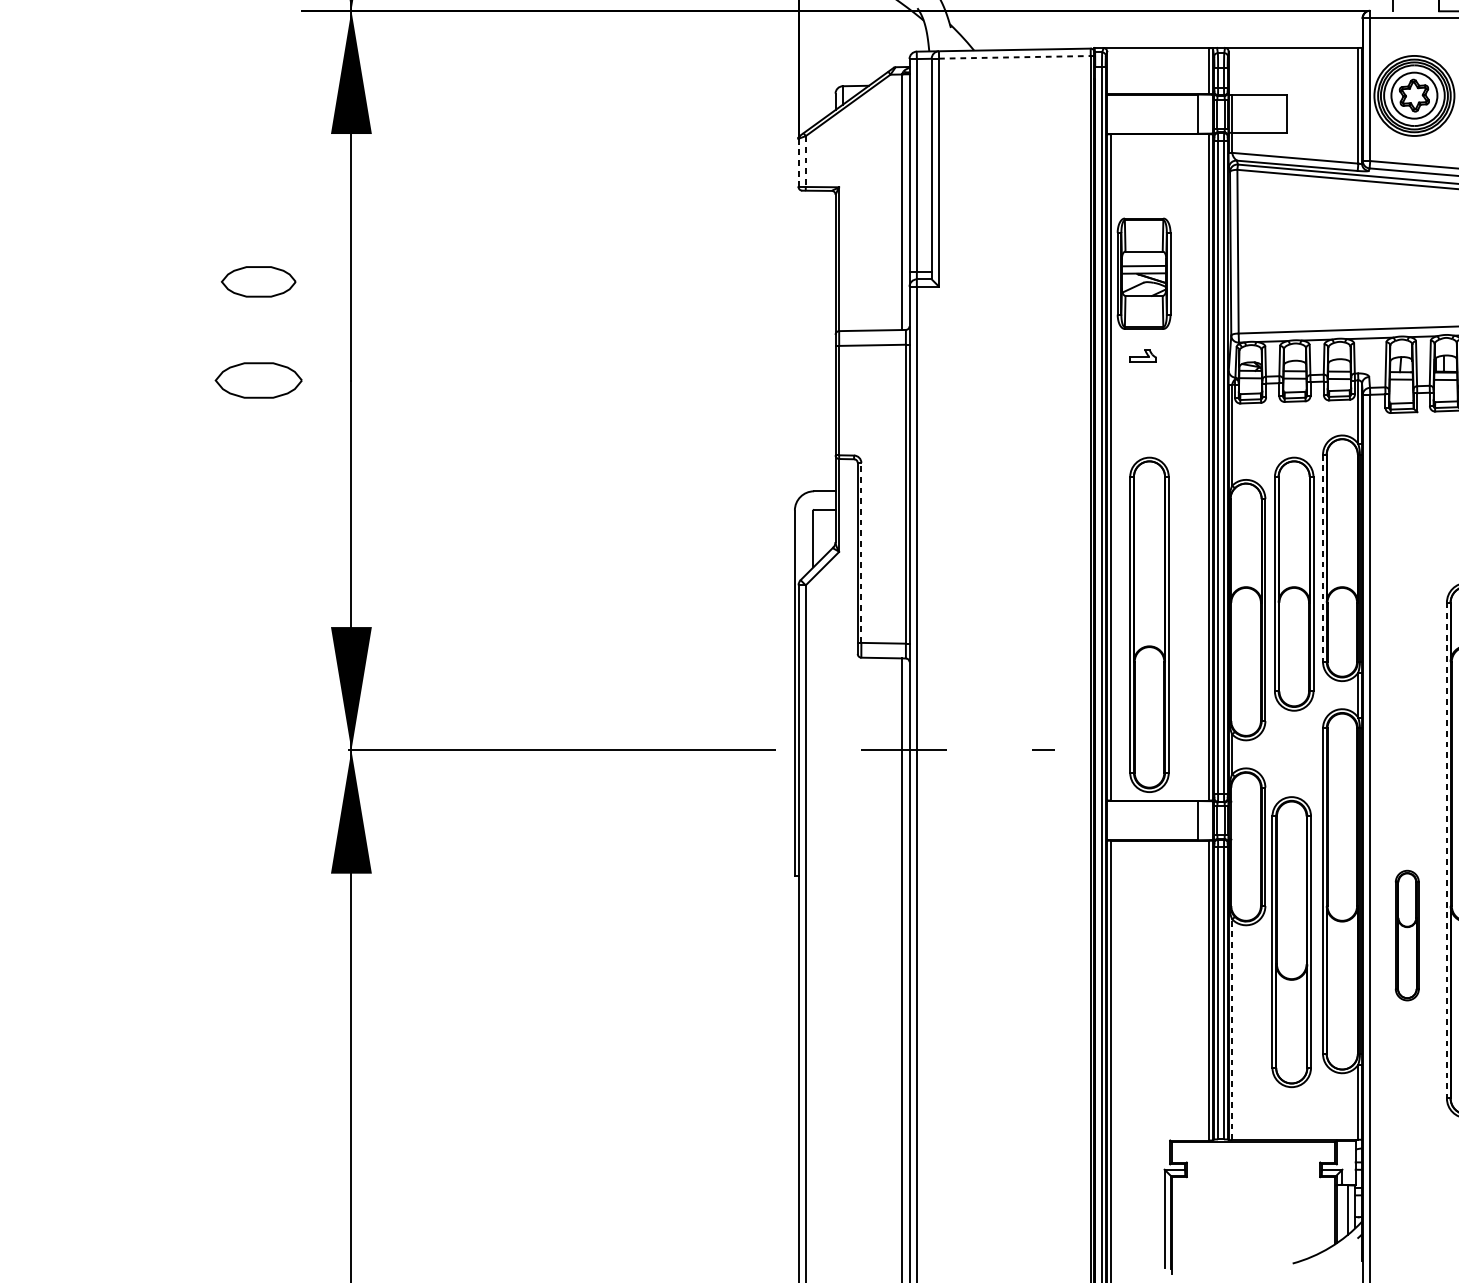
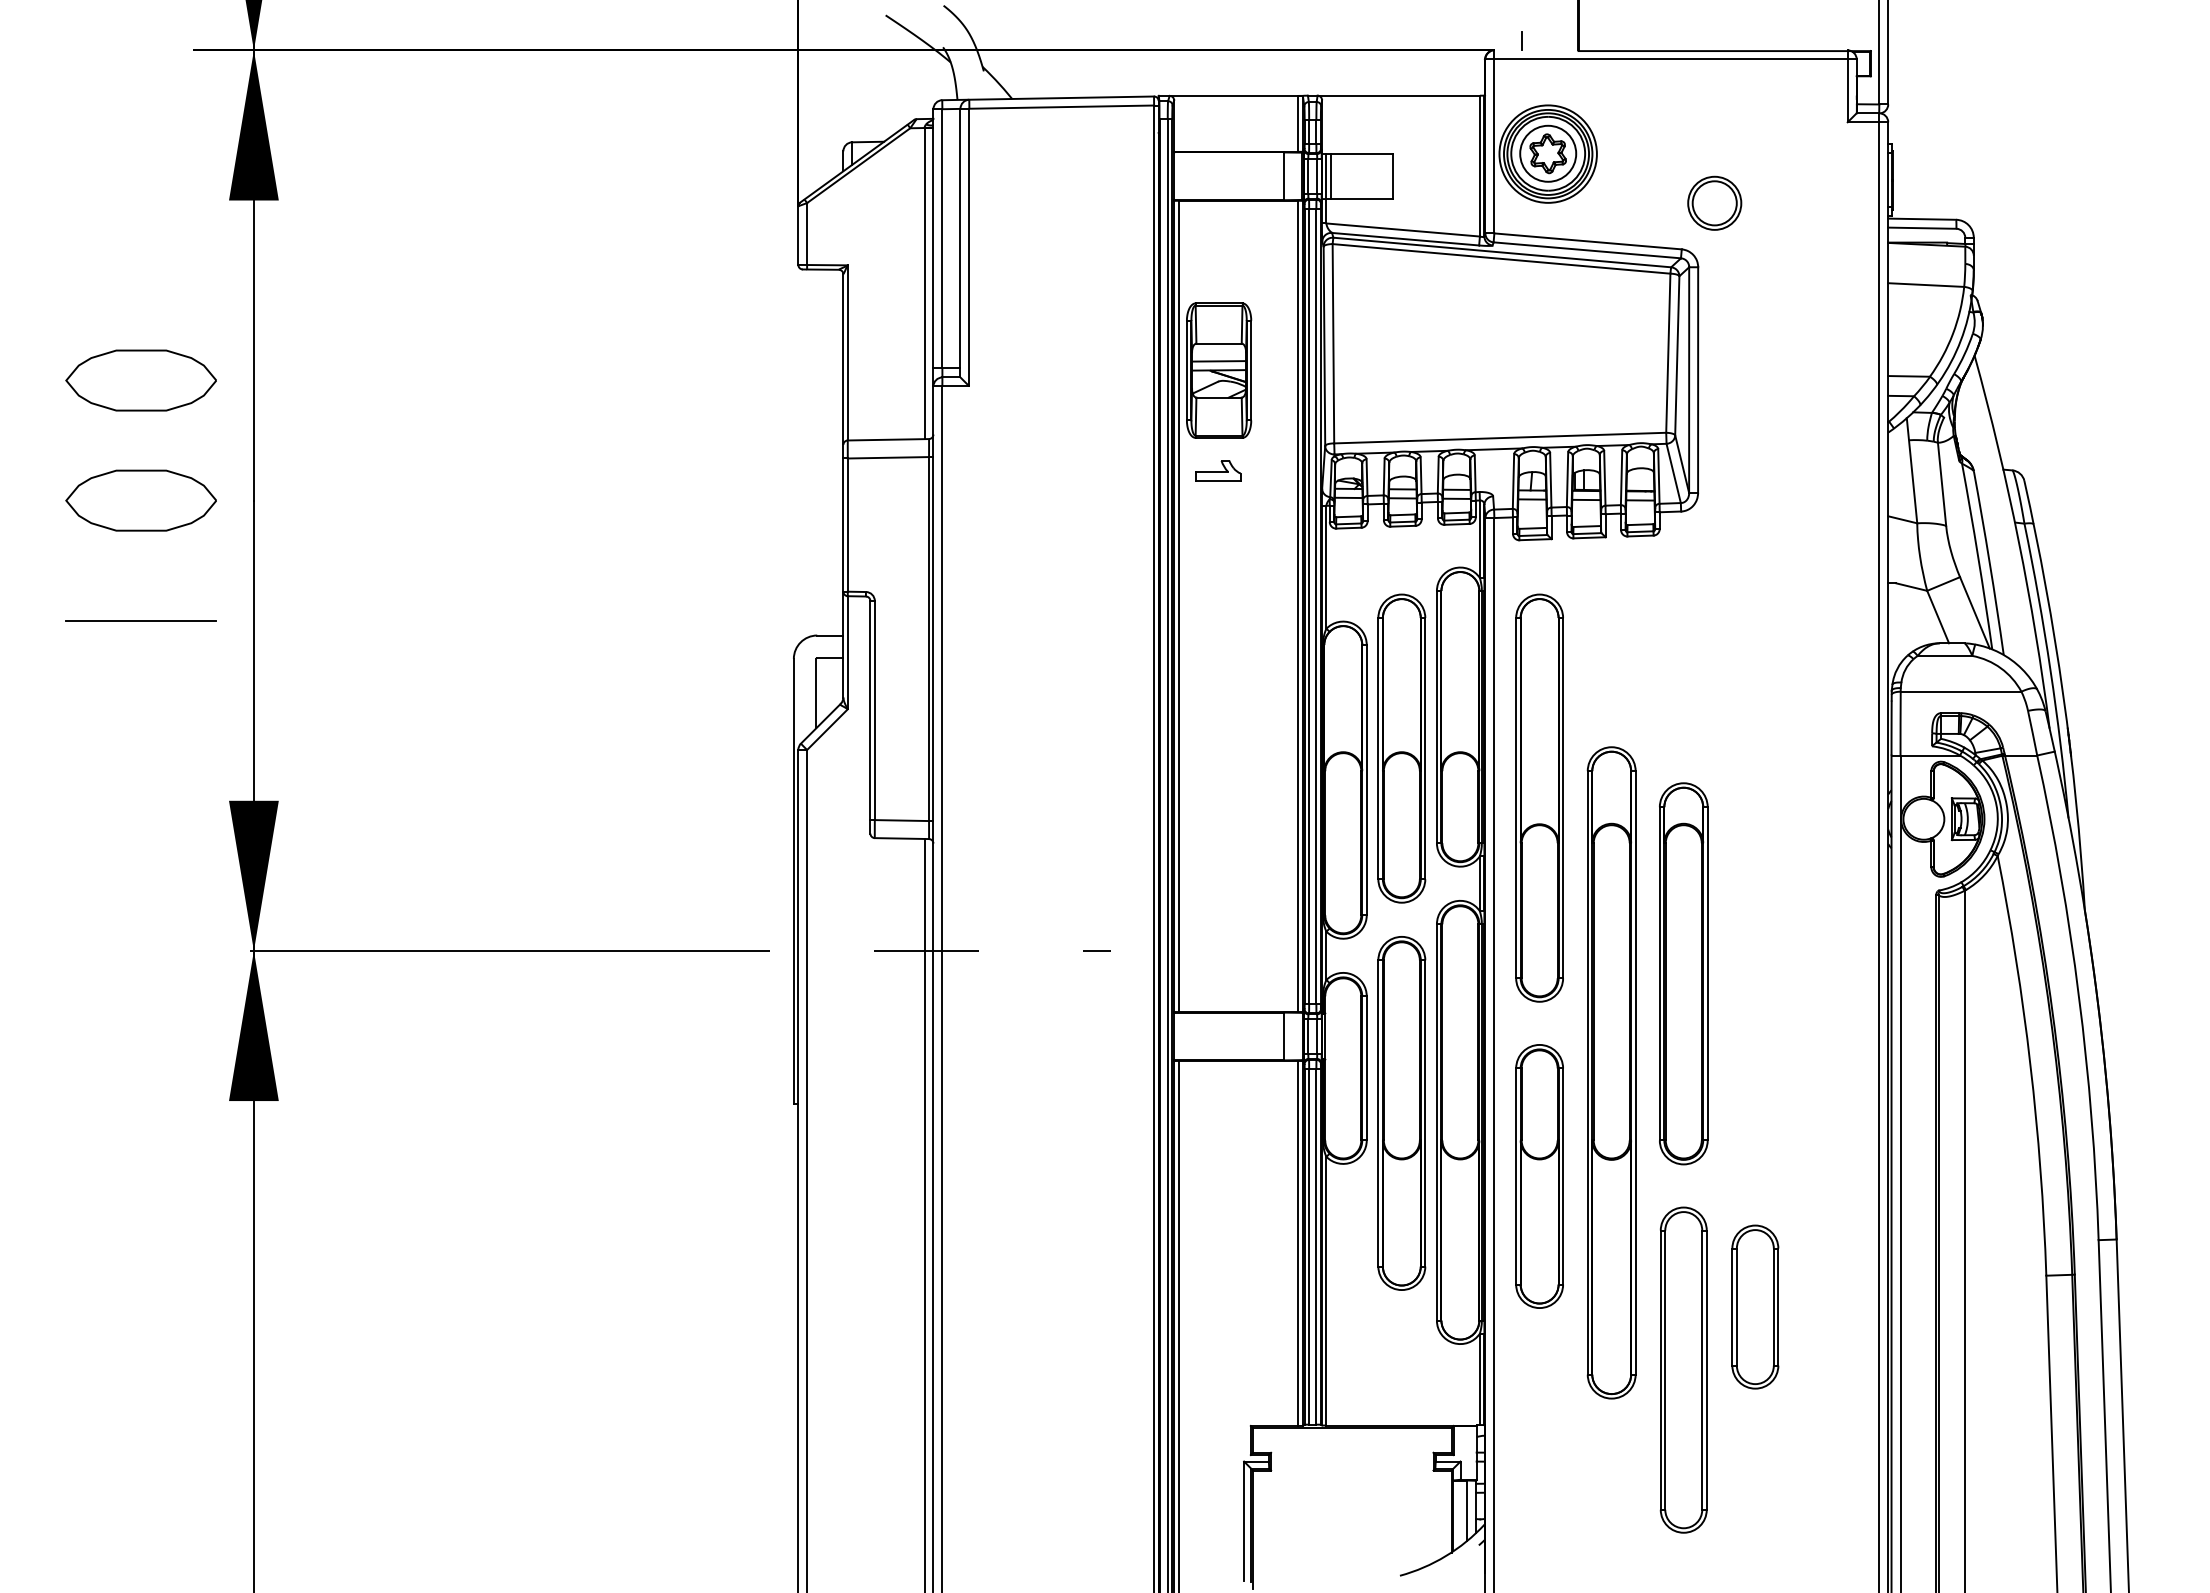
line: (1015, 57) -> (1062, 107), dashed -> solid
line: (1236, 114) -> (1331, 176), added
line: (806, 161) -> (807, 234), dashed -> solid
line: (798, 163) -> (798, 236), dashed -> solid
part: (258, 281) -> (140, 380), size x1.67
part: (1143, 355) -> (1218, 470), size x1.43
part: (258, 380) -> (140, 500), size x1.43
line: (258, 478) -> (140, 620), added
line: (861, 552) -> (874, 710), dashed -> solid
line: (1322, 558) -> (1436, 717), dashed -> solid
part: (1149, 624) -> (1539, 797), moved
line: (1446, 850) -> (1587, 1072), dashed -> solid
part: (1407, 935) -> (1539, 1176), size x1.67
part: (1291, 942) -> (1401, 1113), moved
line: (1232, 1029) -> (1326, 1290), dashed -> solid

